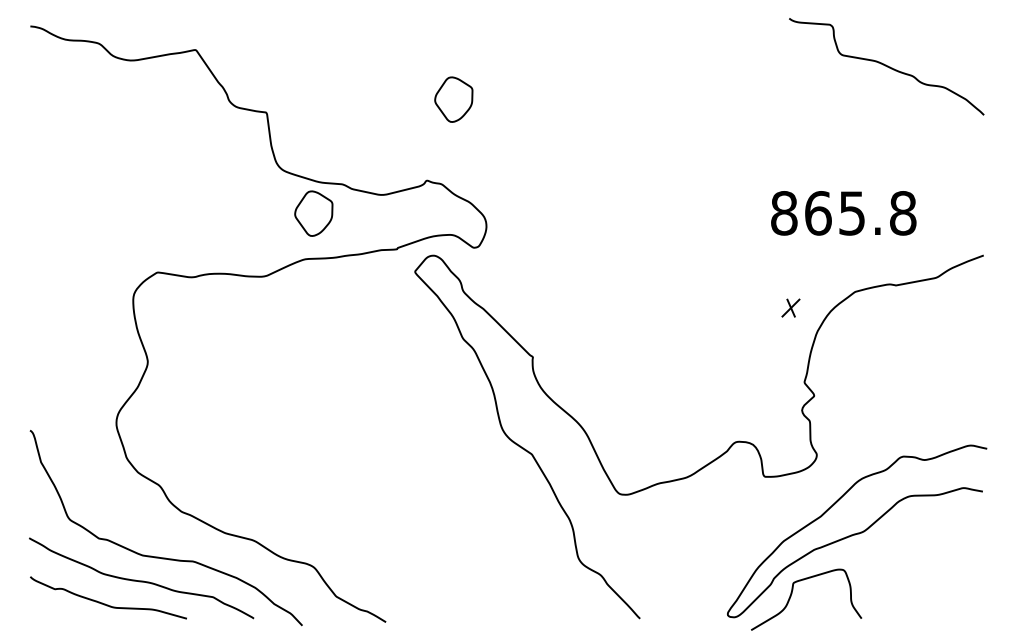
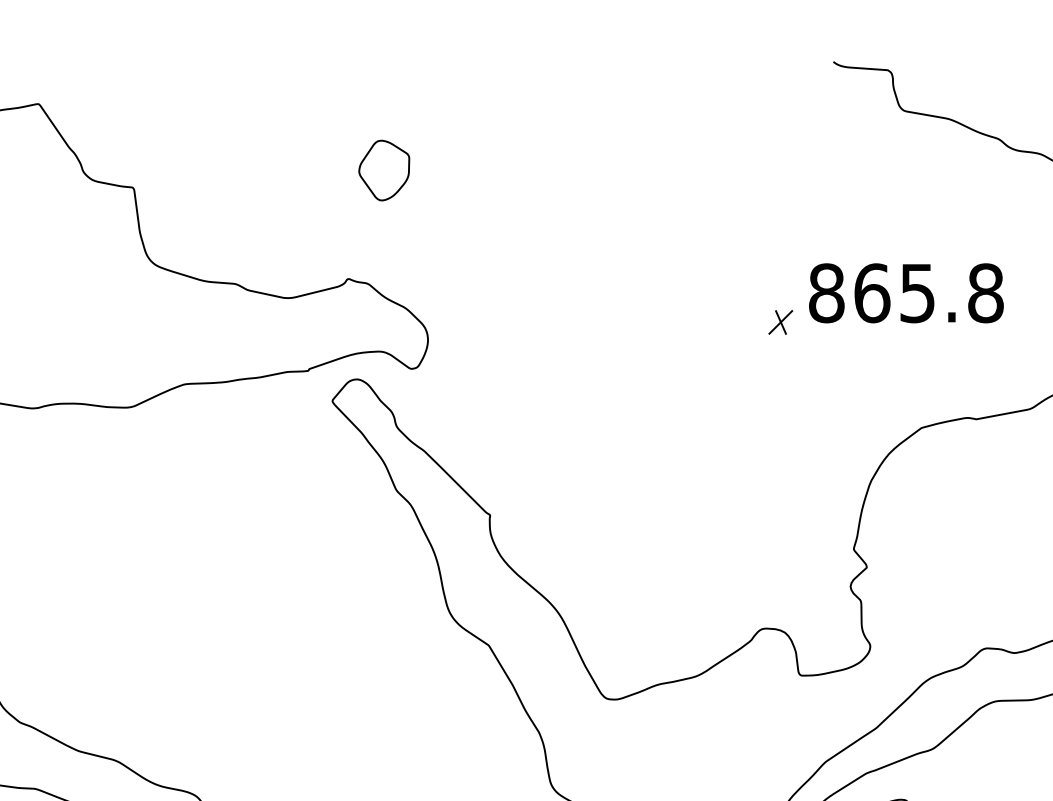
part: (313, 213) -> (196, 322), removed
text: (843, 213) -> (906, 293), moved
part: (790, 307) -> (780, 321), moved

